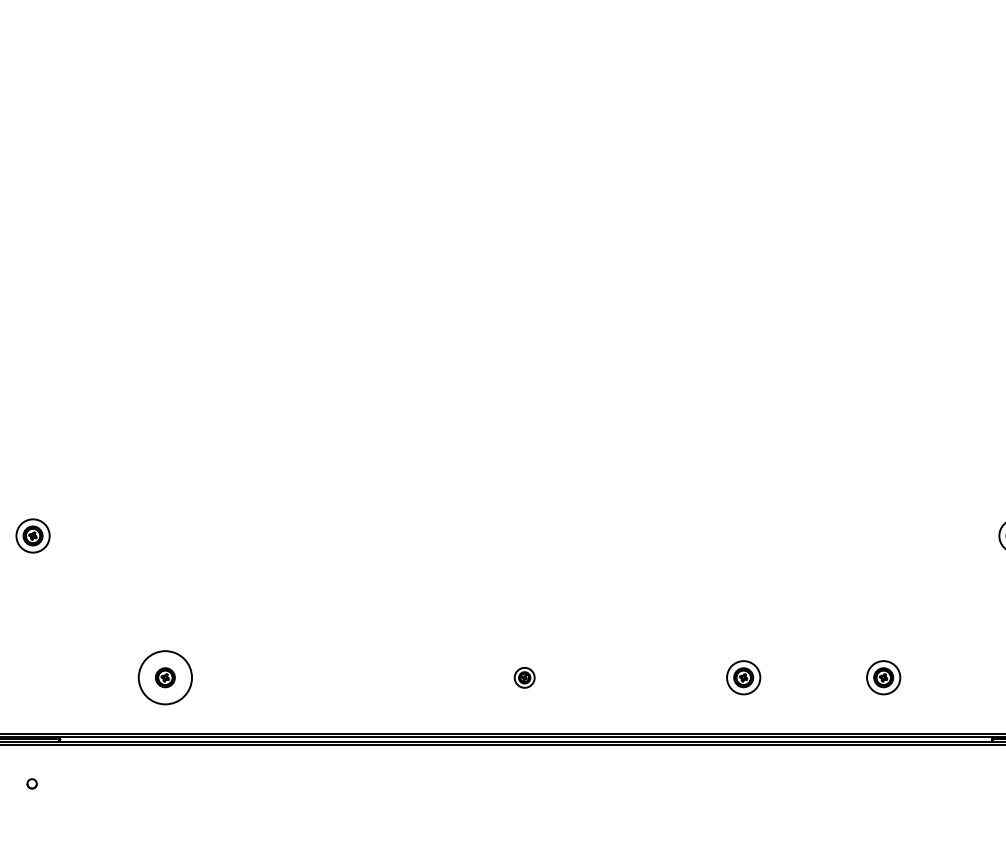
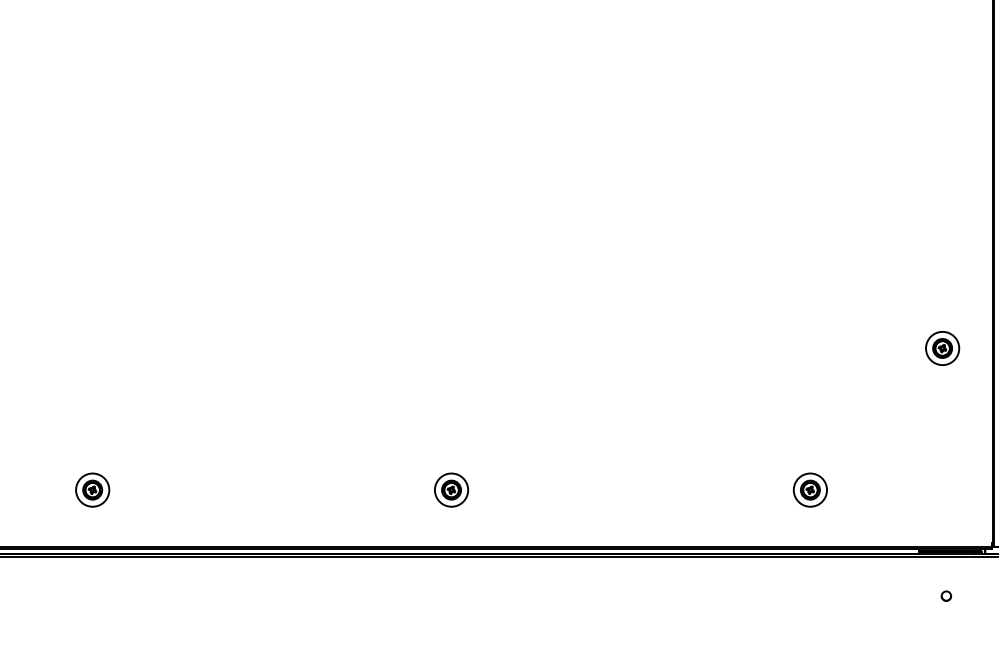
circle: (165, 677) -> (92, 489), size x0.62
part: (524, 677) -> (451, 489), size x1.67
part: (743, 677) -> (670, 489), removed

